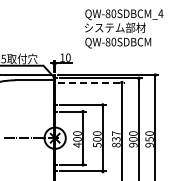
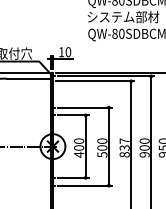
line: (91, 82) -> (95, 81), dashed -> solid

